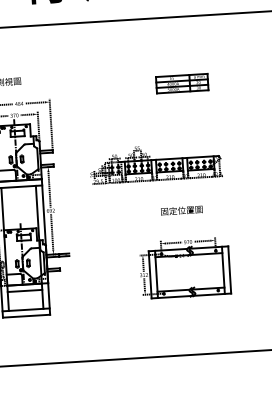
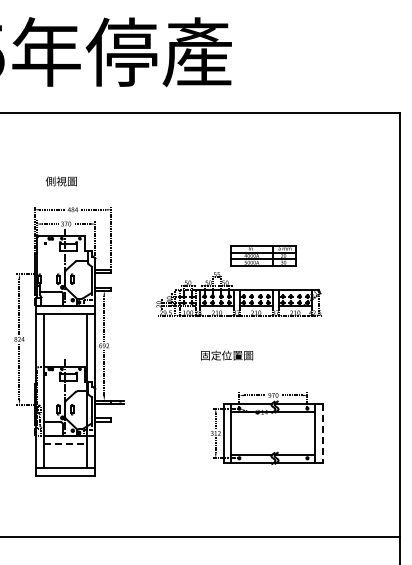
part: (182, 83) -> (263, 255), moved
text: (182, 210) -> (227, 355), moved
line: (229, 269) -> (323, 433), solid -> dashed
line: (24, 291) -> (65, 444), solid -> dashed

